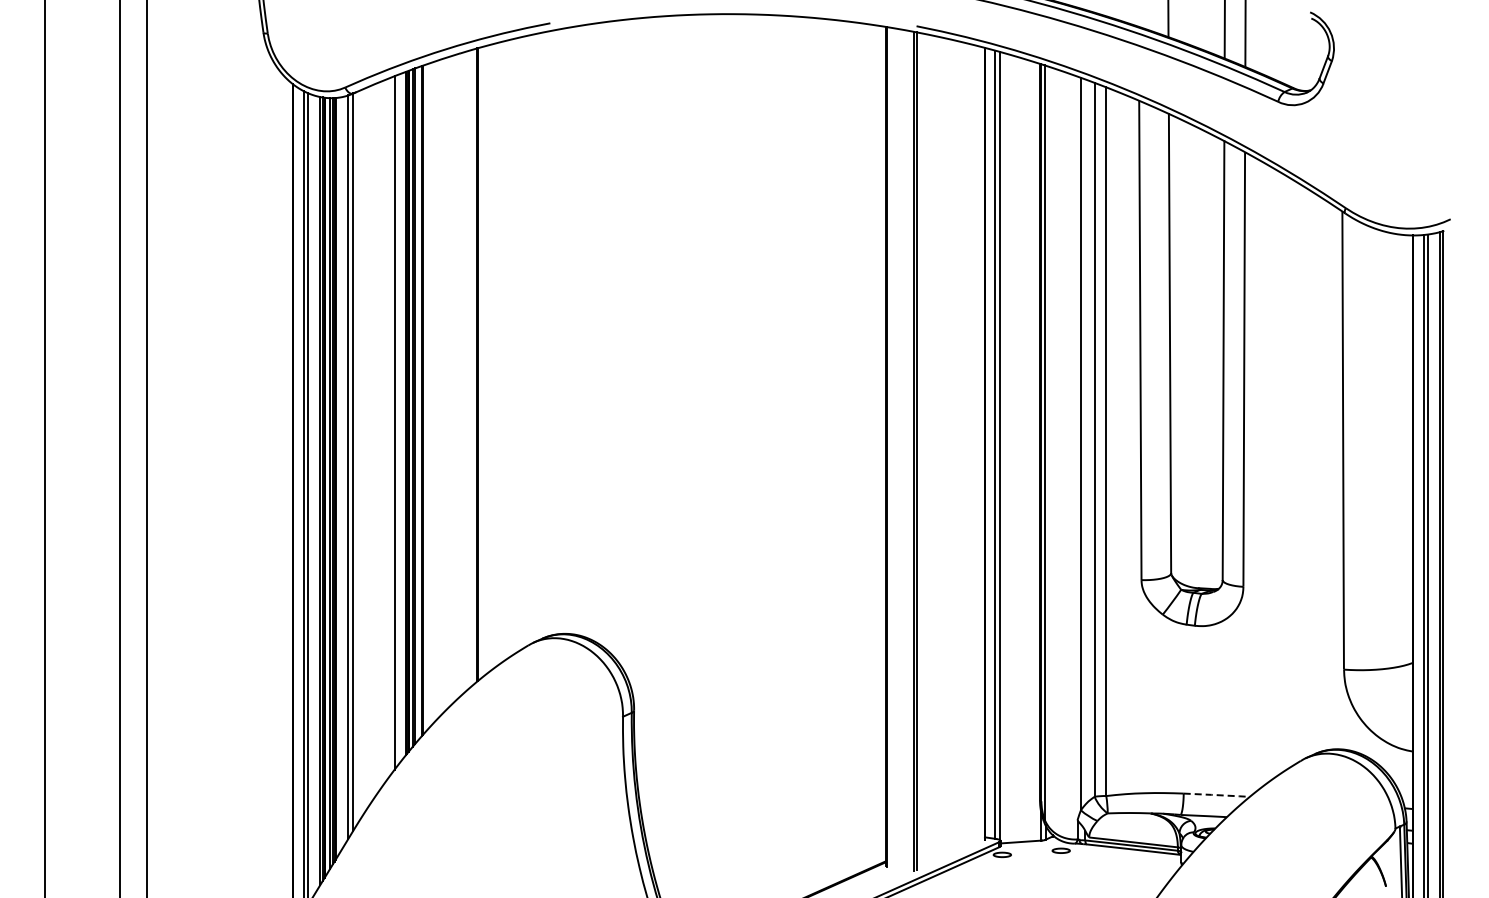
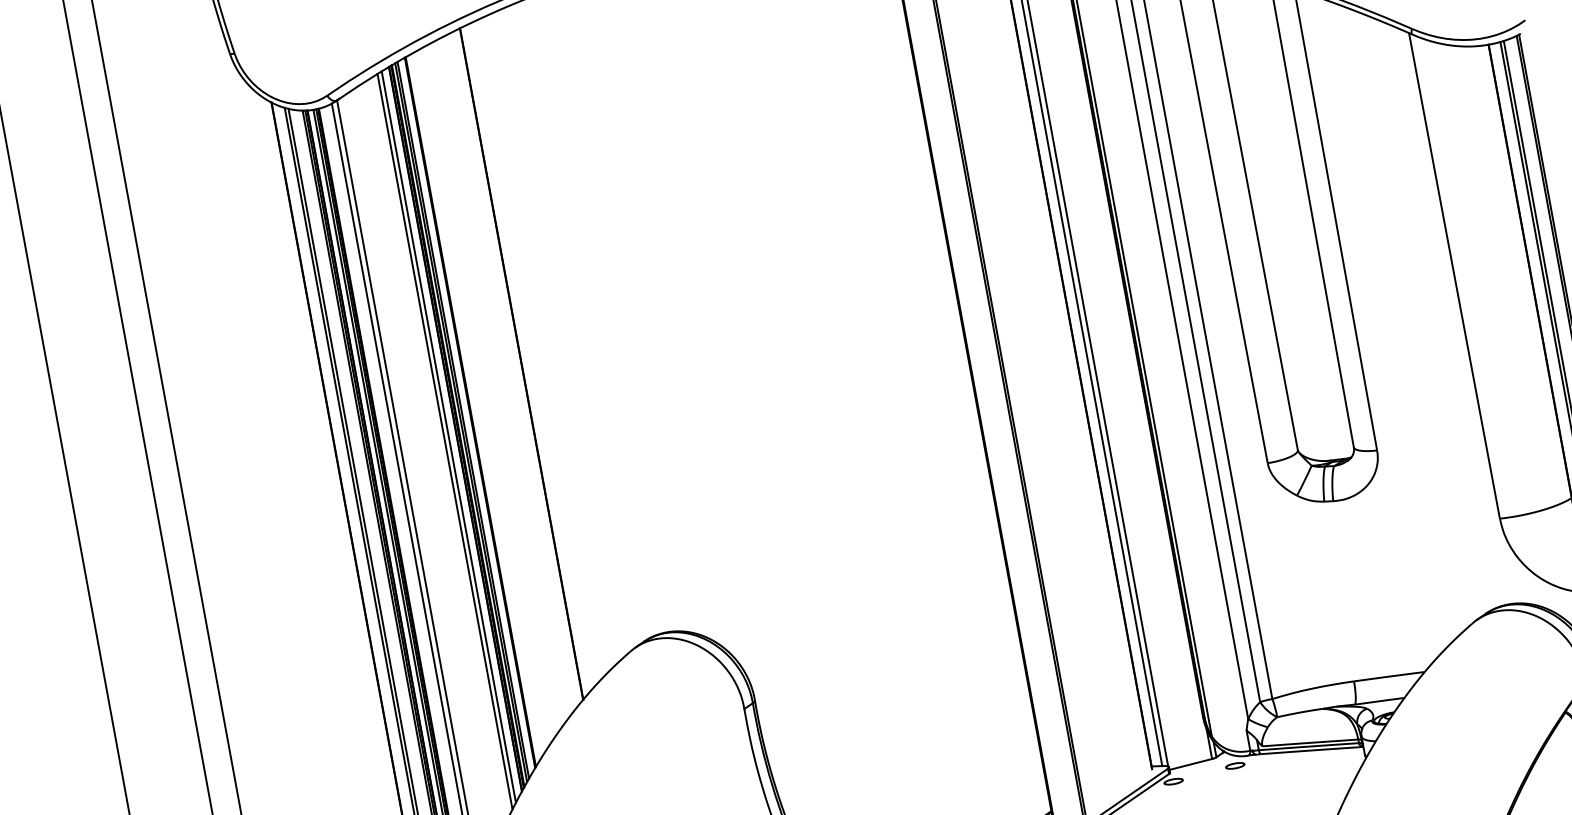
line: (399, 419) -> (449, 437), added
line: (1217, 795) -> (1390, 676), dashed -> solid

